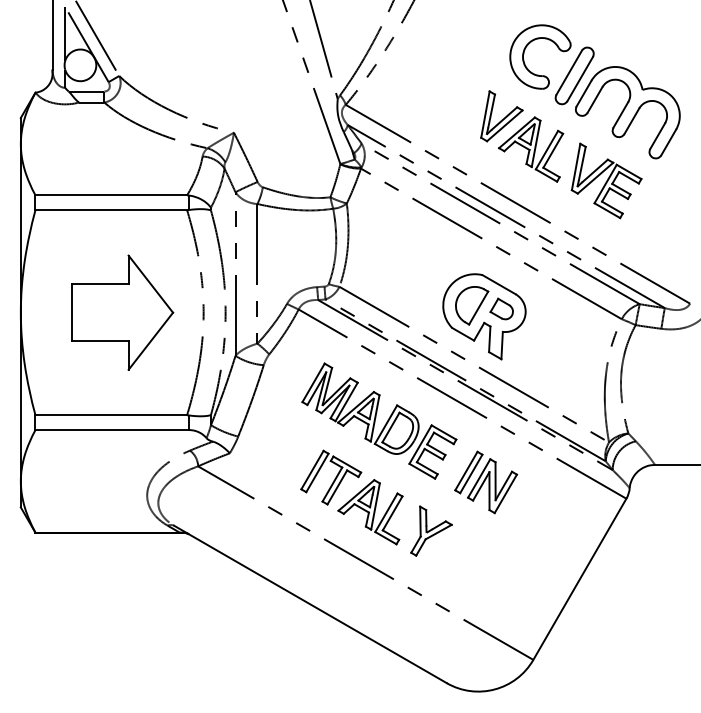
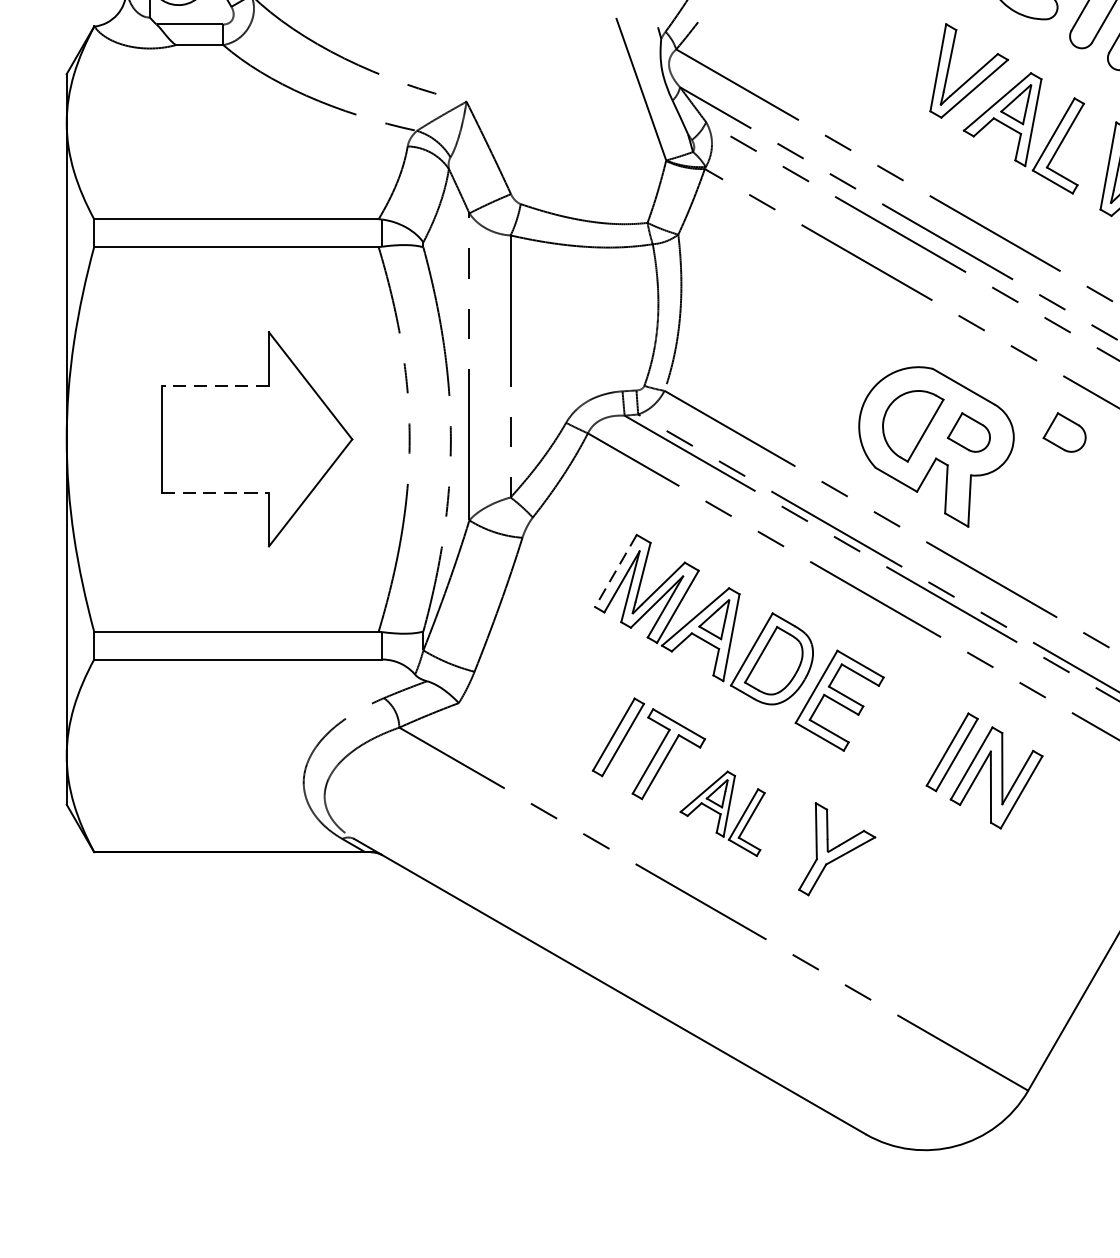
line: (100, 284) -> (216, 386), solid -> dashed
part: (552, 308) -> (1064, 431), added
line: (100, 341) -> (216, 493), solid -> dashed
line: (313, 383) -> (615, 572), solid -> dashed
part: (486, 482) -> (985, 771), moved
part: (370, 512) -> (722, 814), size x0.7

